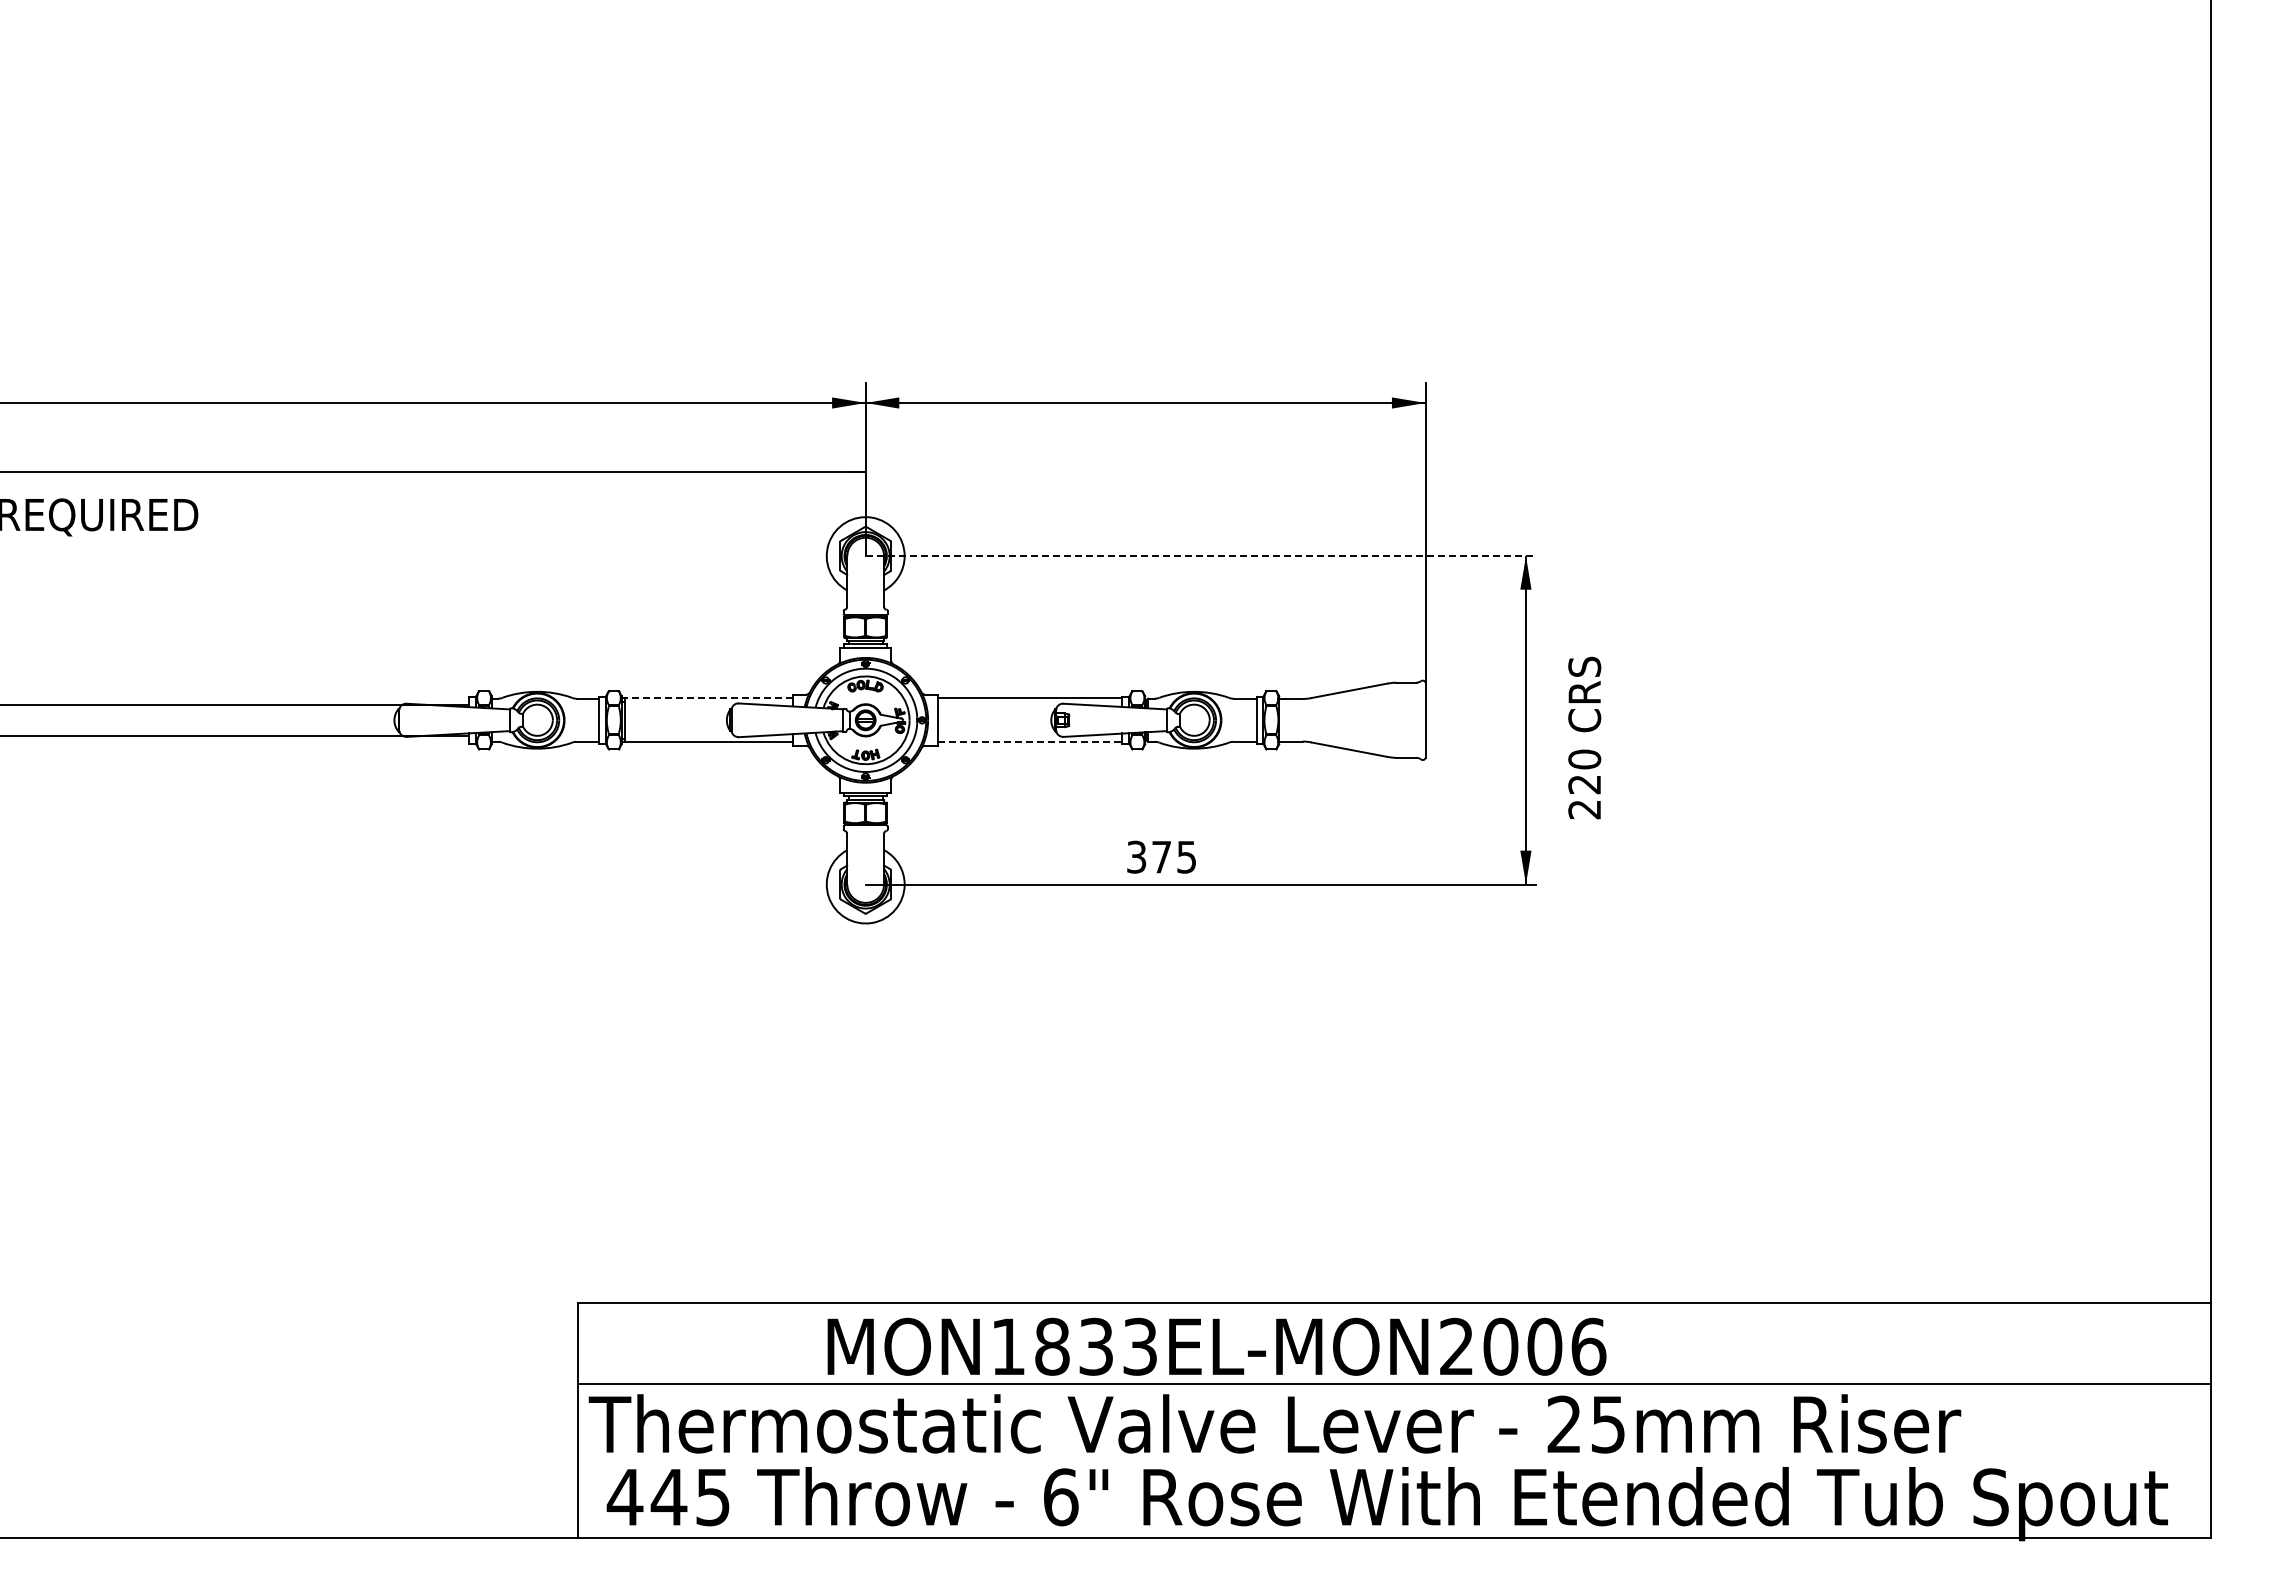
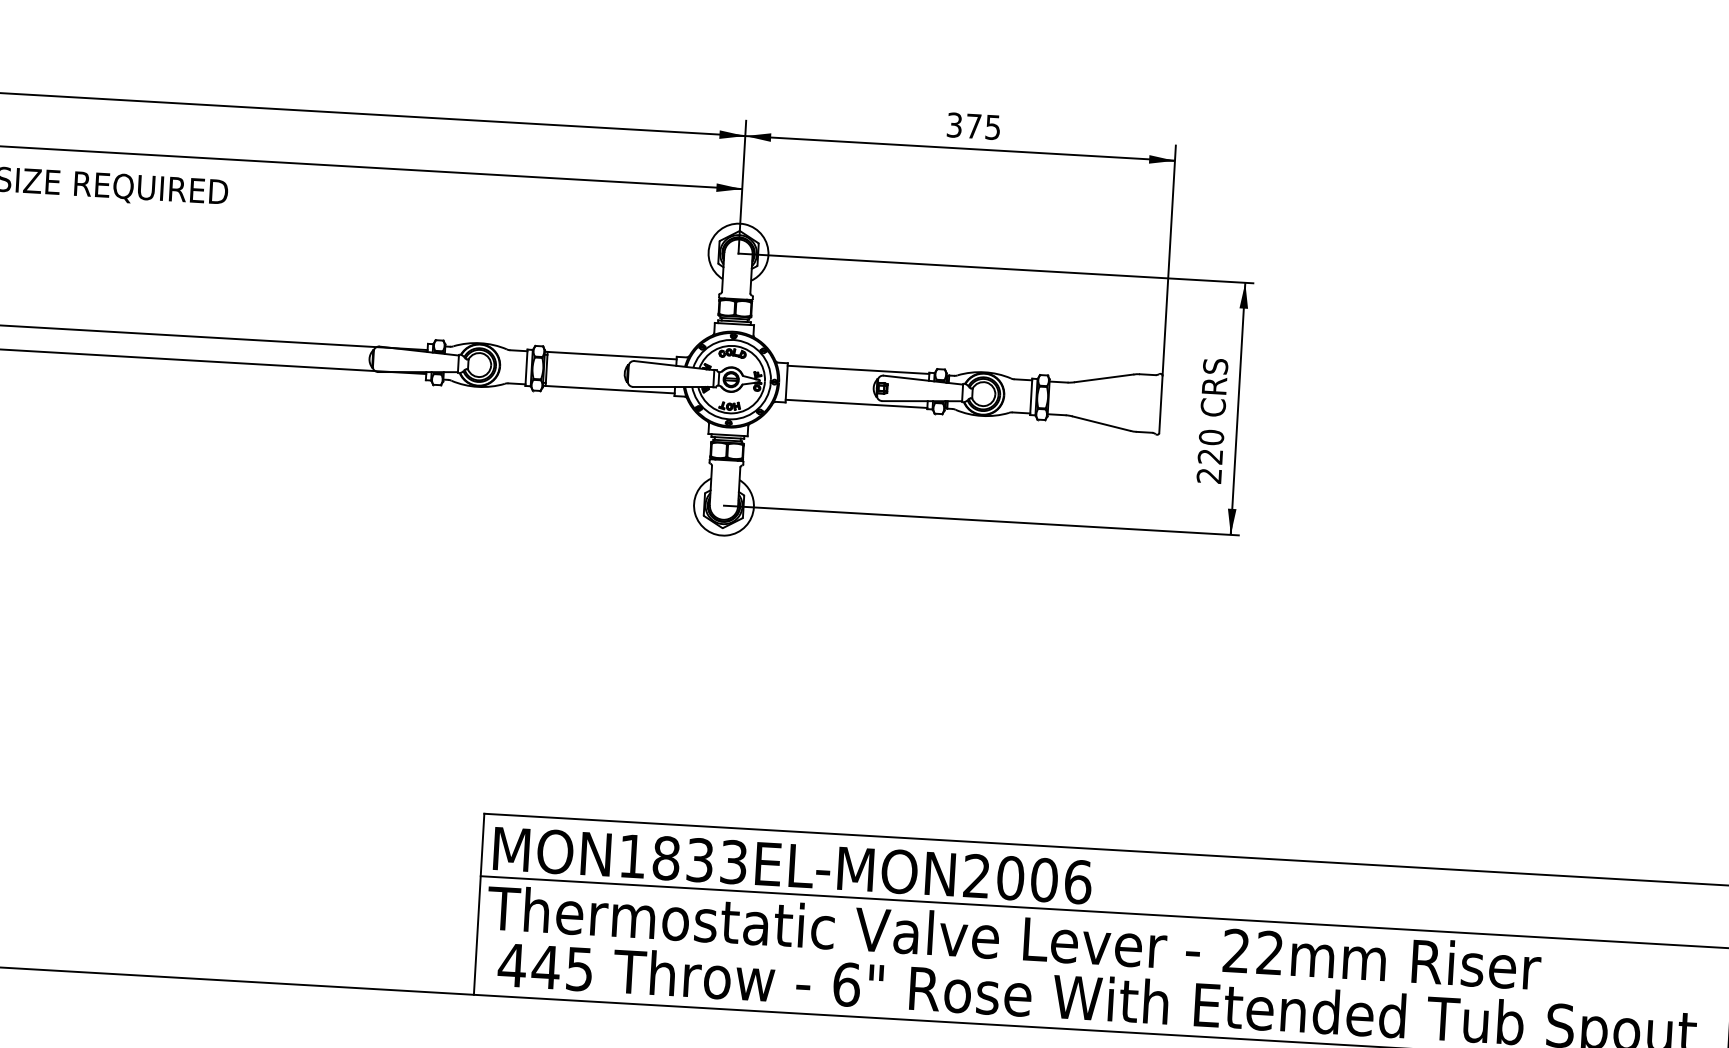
fill: (848, 471) -> (729, 187), added
line: (1201, 556) -> (996, 268), dashed -> solid
line: (707, 698) -> (610, 355), dashed -> solid
text: (1584, 737) -> (1212, 420), moved
line: (1030, 742) -> (856, 403), dashed -> solid
text: (1161, 856) -> (973, 125), moved
text: (1216, 1346) -> (792, 865), moved
text: (1607, 1424) -> (1269, 952), 25mm -> 22mm

